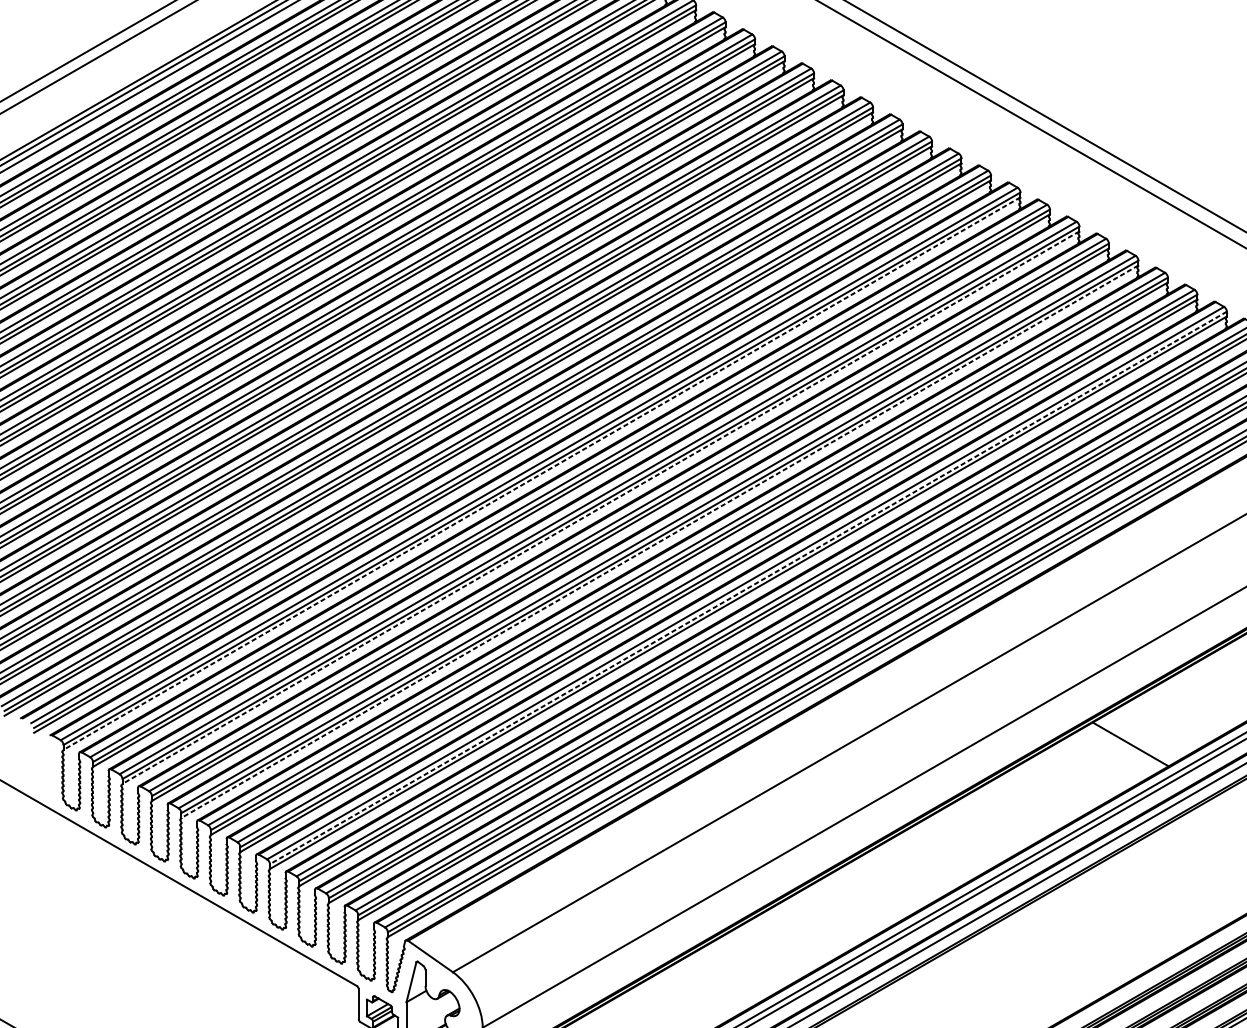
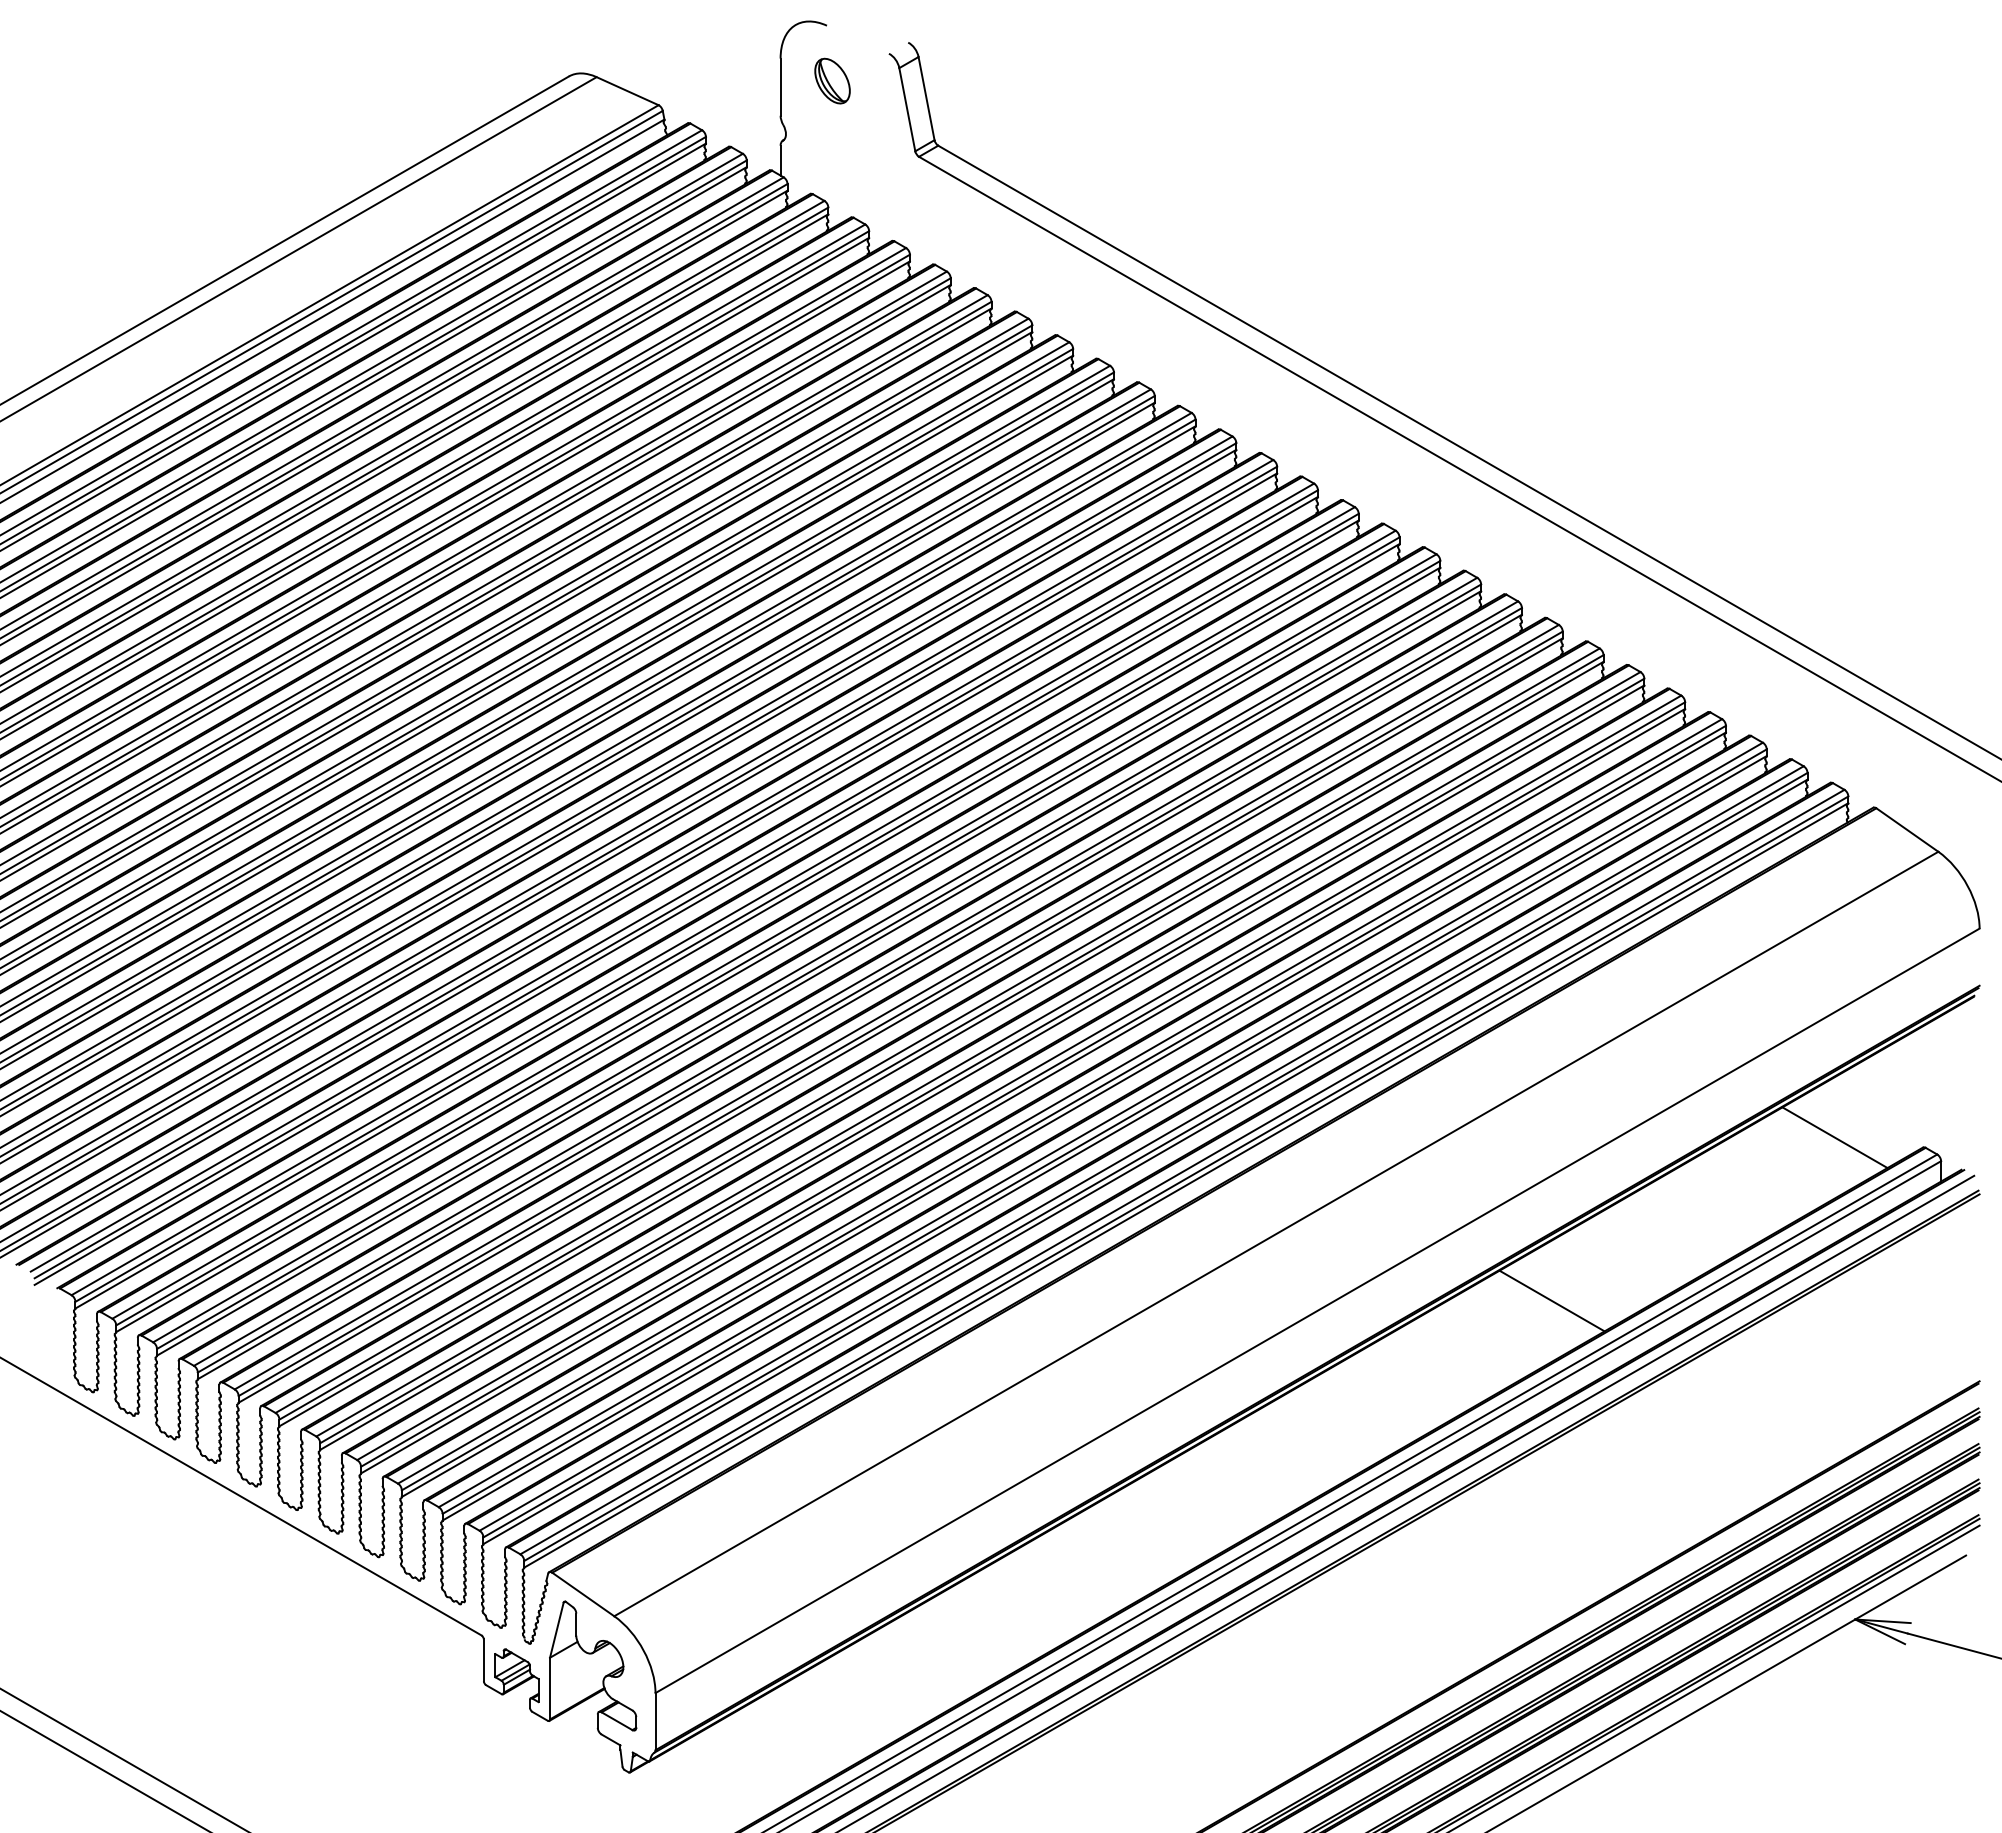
line: (542, 473) -> (737, 926), dashed -> solid
line: (600, 507) -> (818, 973), dashed -> solid
line: (659, 541) -> (900, 1020), dashed -> solid
line: (747, 587) -> (1022, 1084), dashed -> solid

